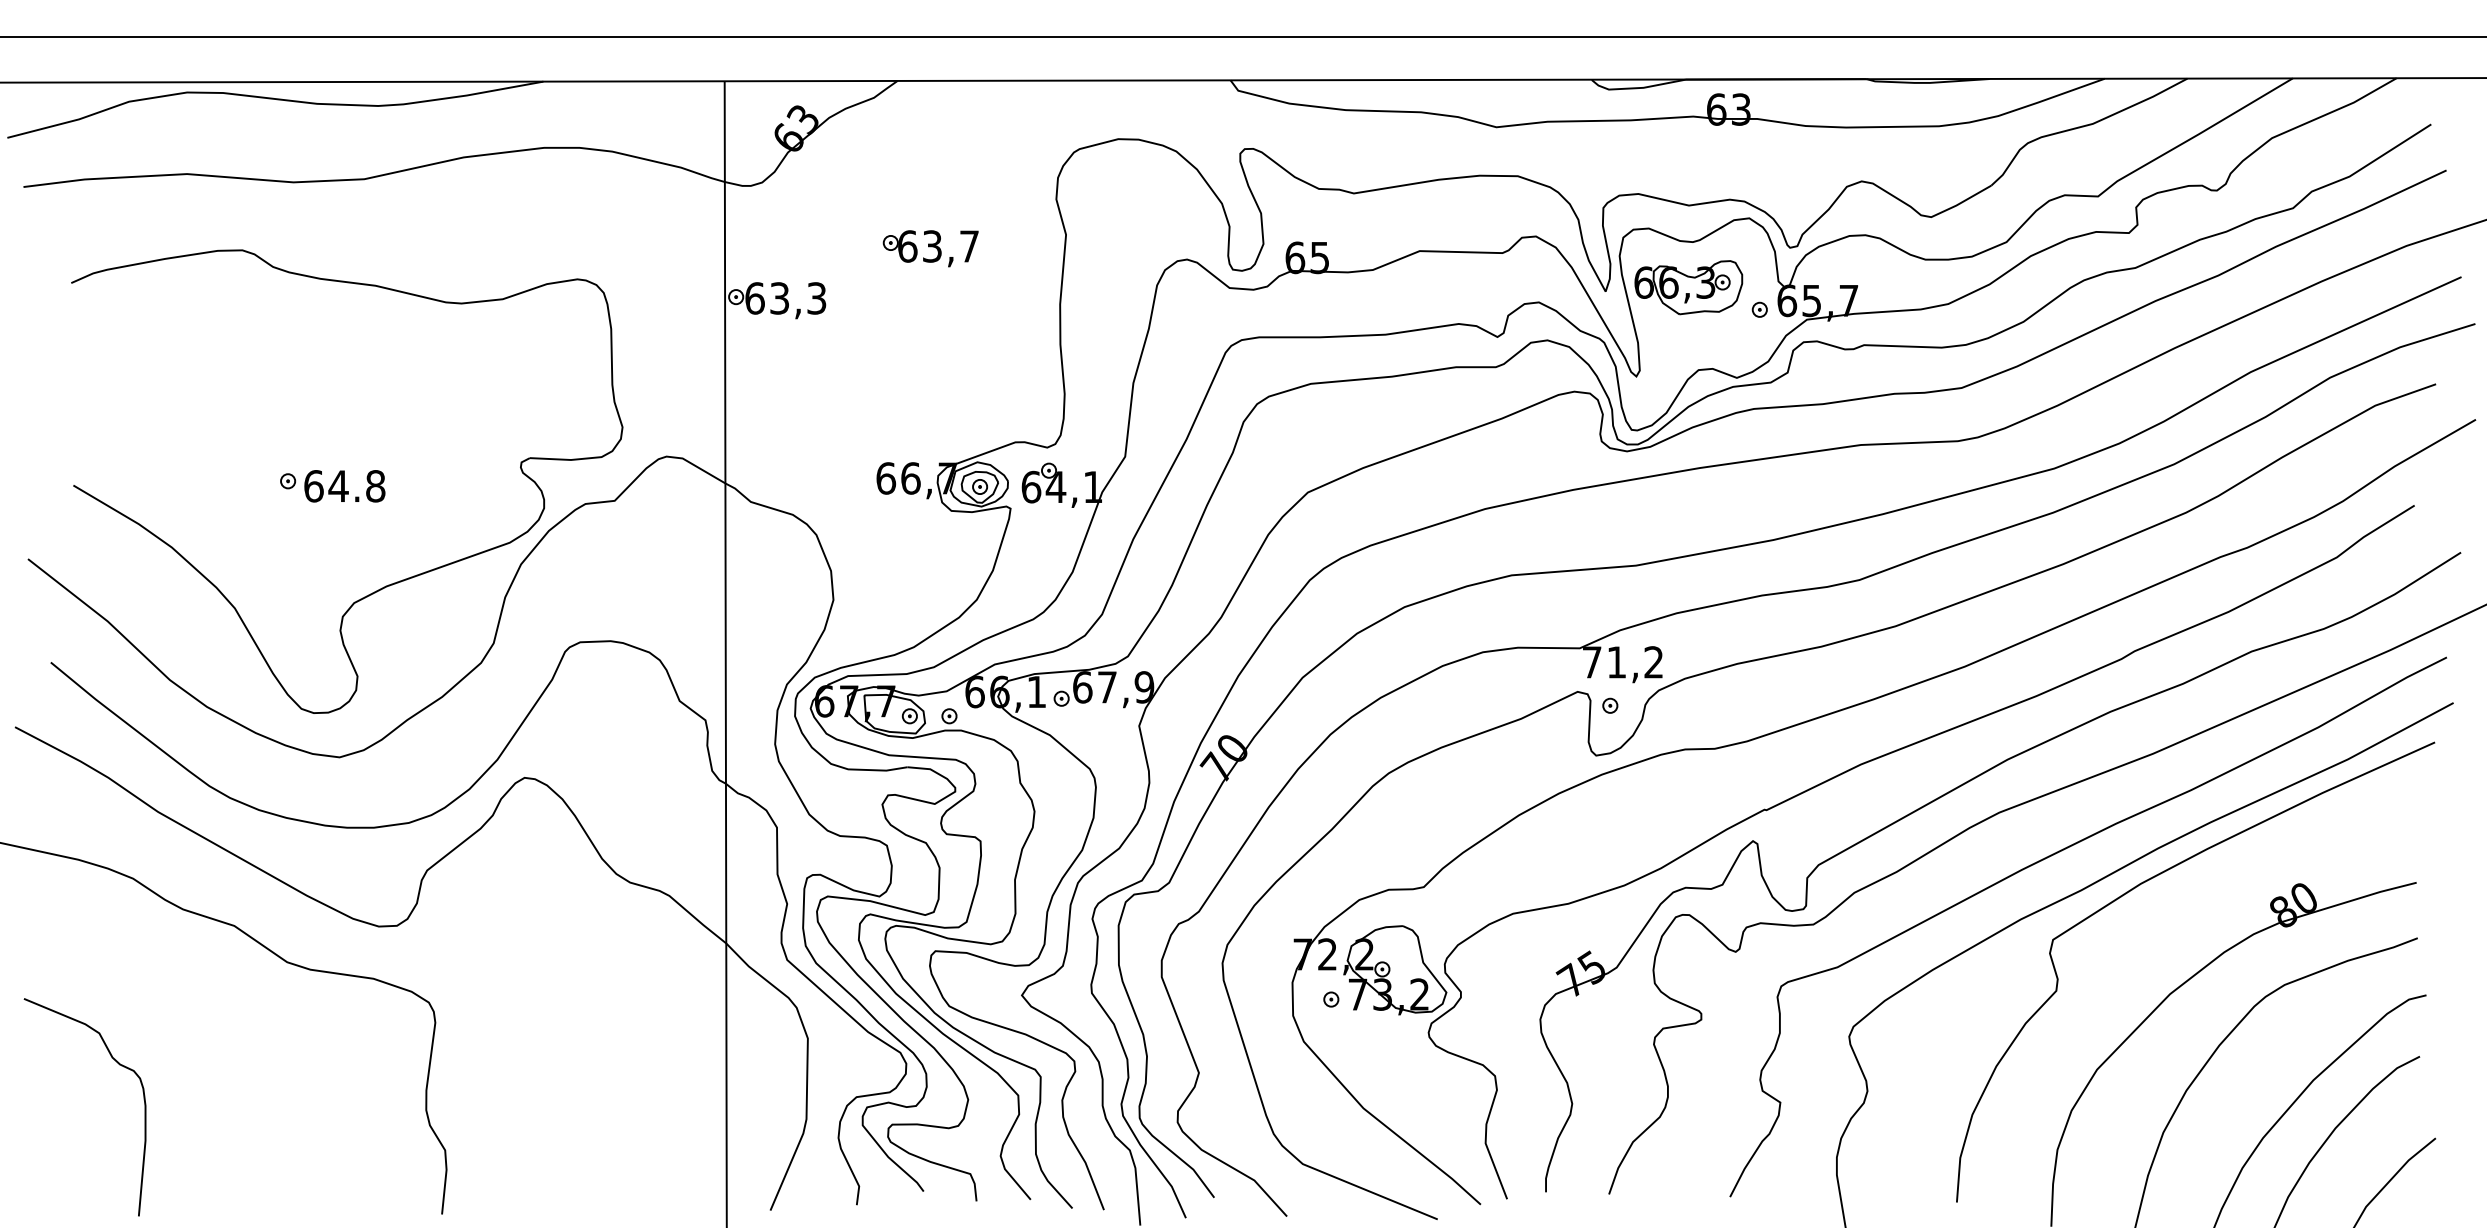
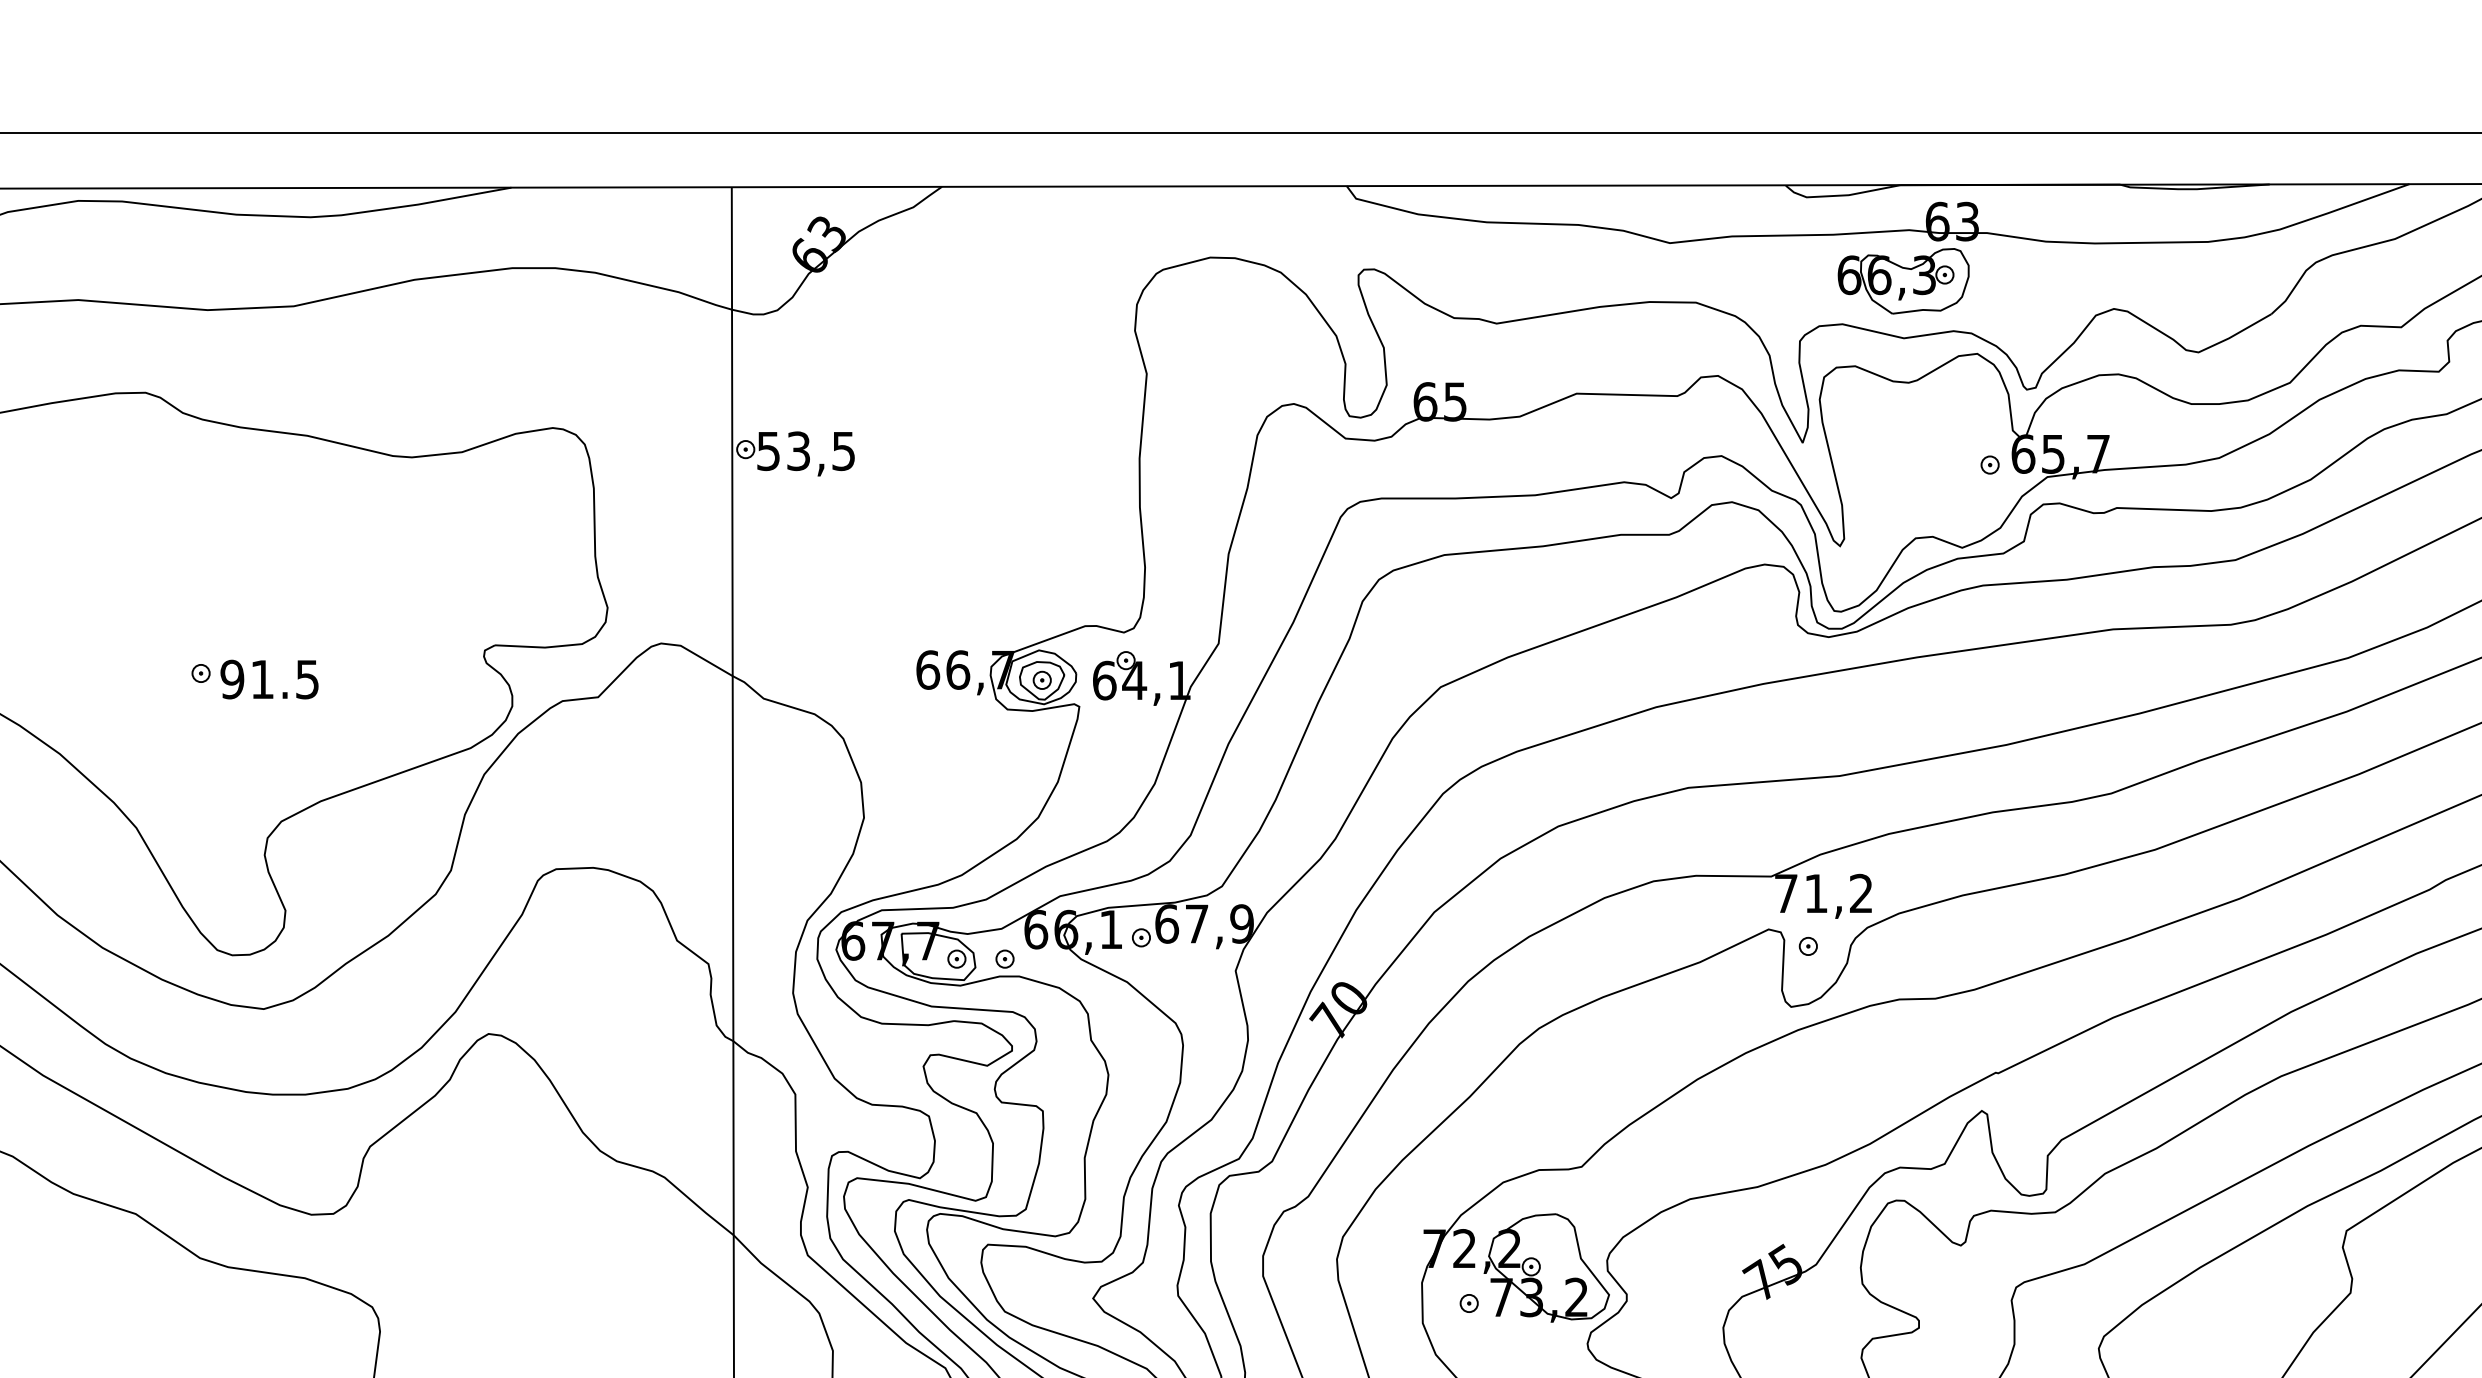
part: (930, 248) -> (981, 390), removed
part: (1688, 287) -> (1903, 281), moved
text: (785, 298) -> (805, 451), 63,3 -> 53,5
text: (344, 486) -> (269, 679), 64.8 -> 91.5

